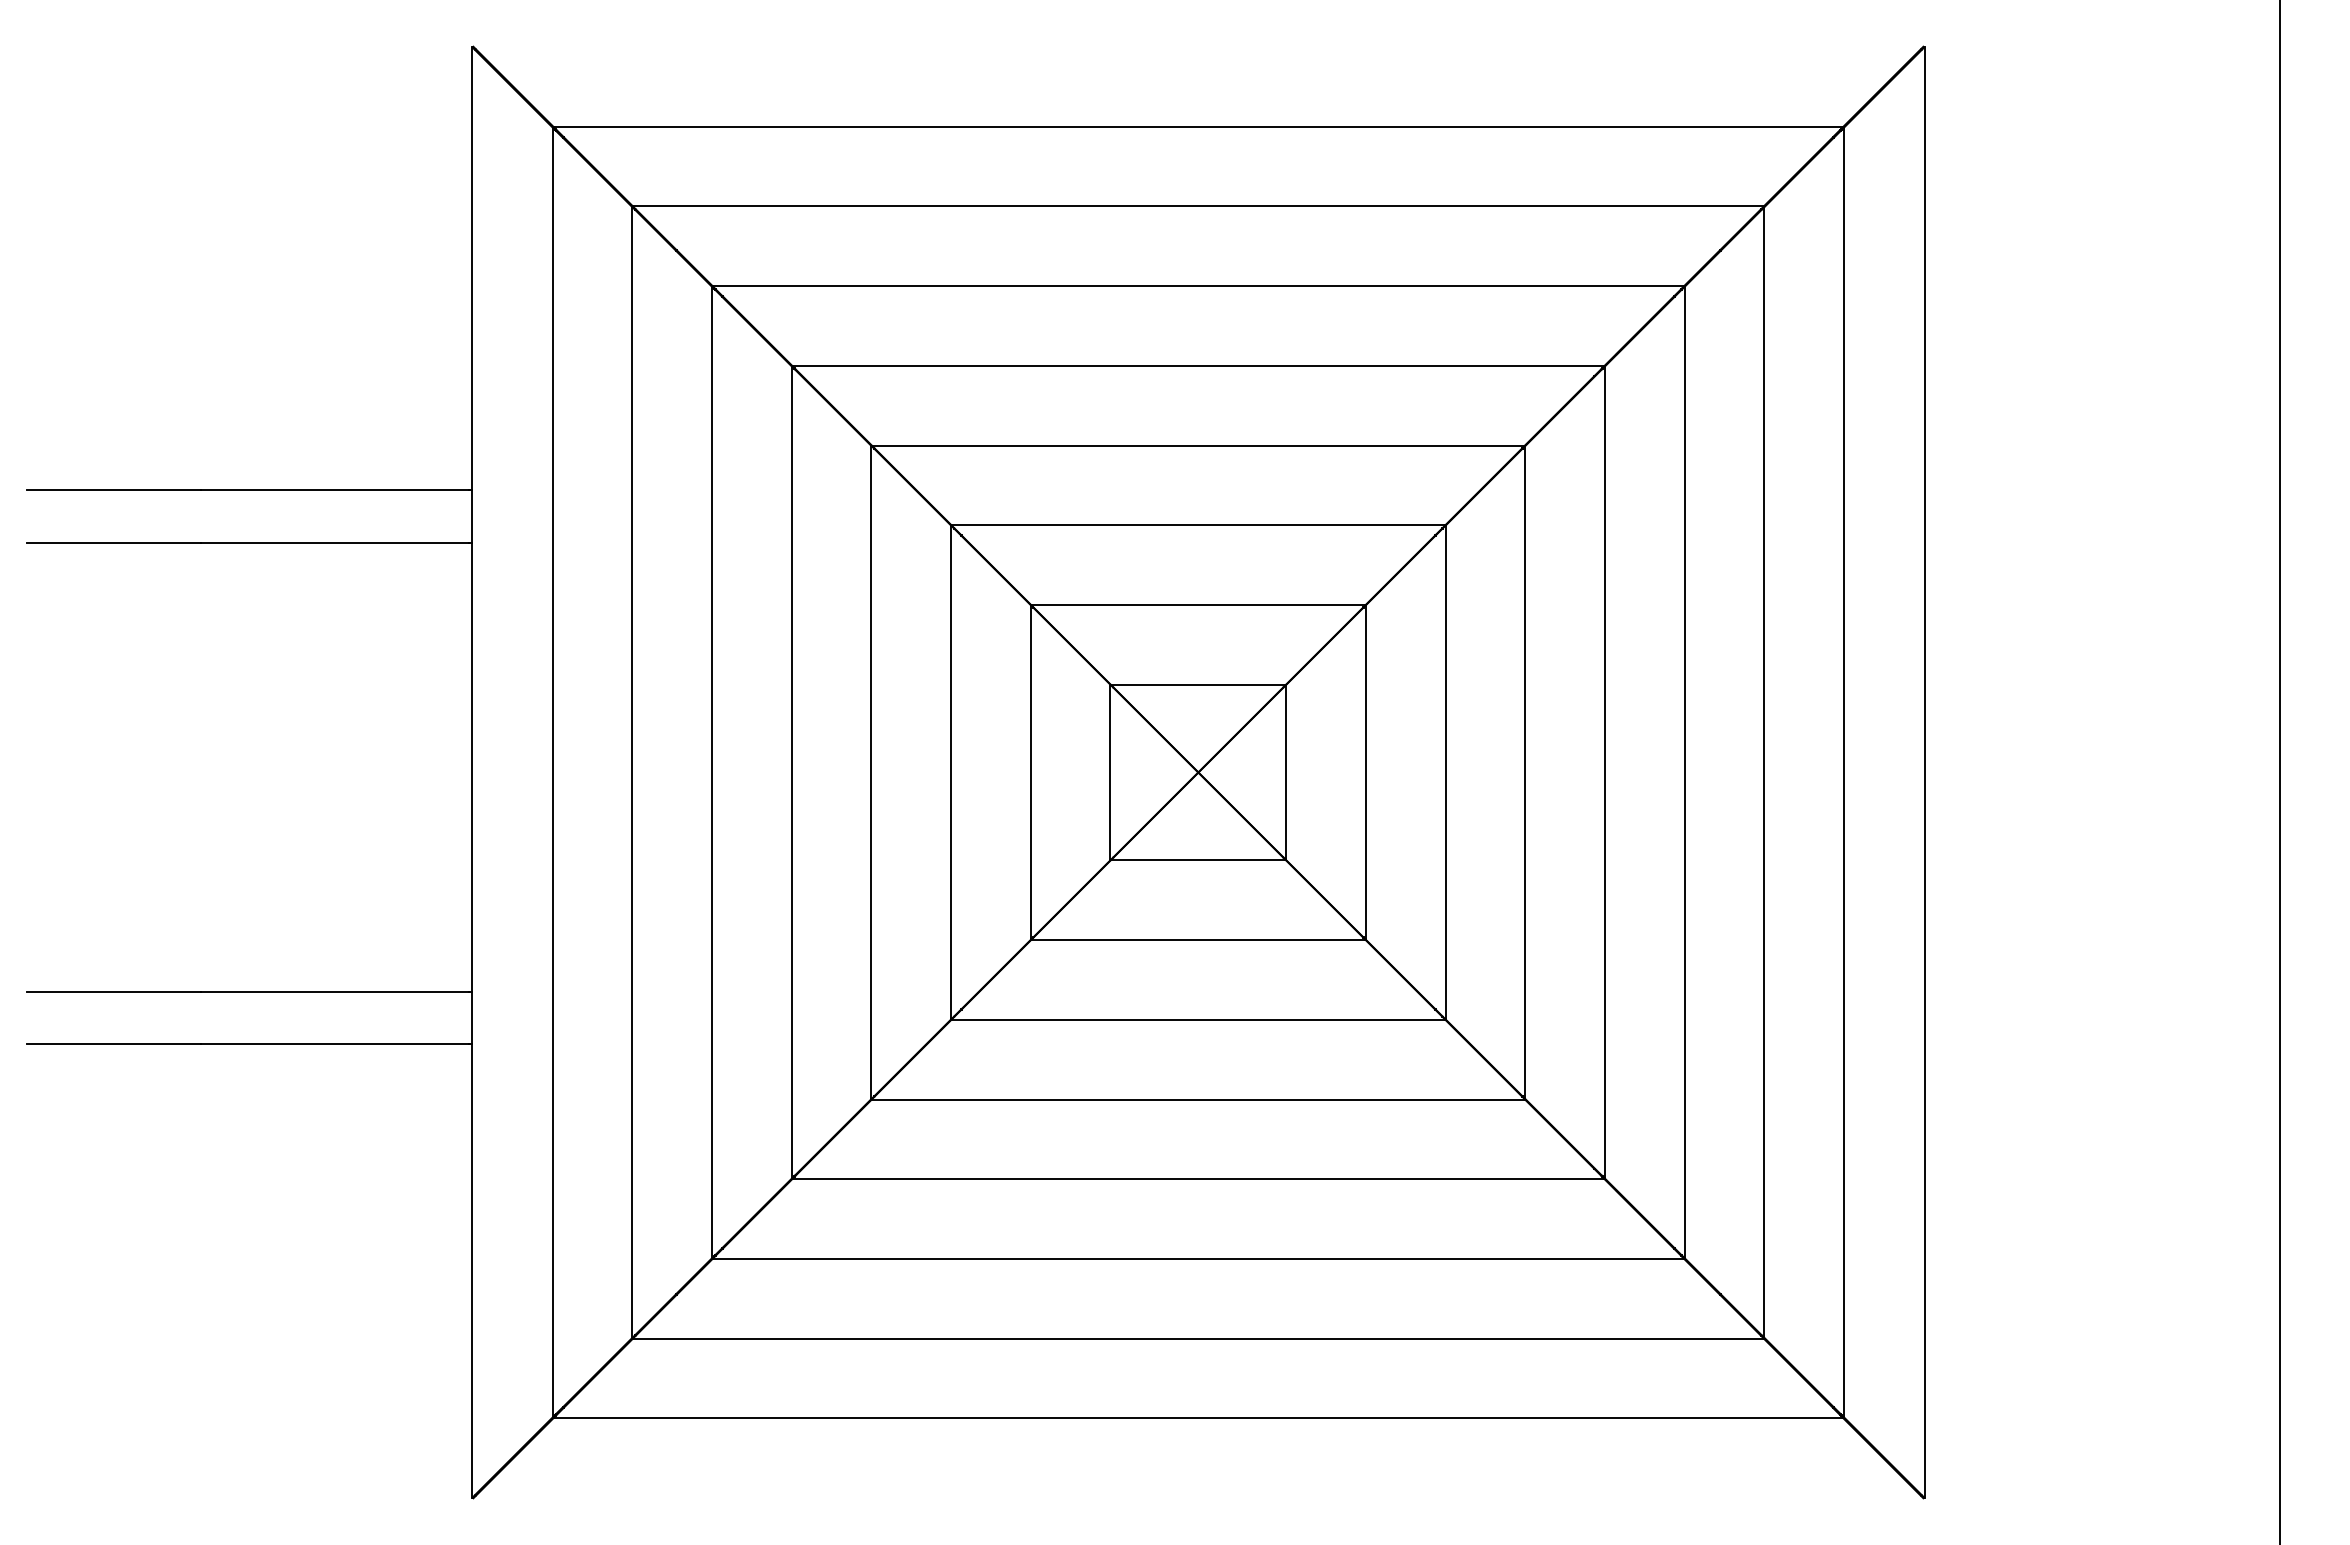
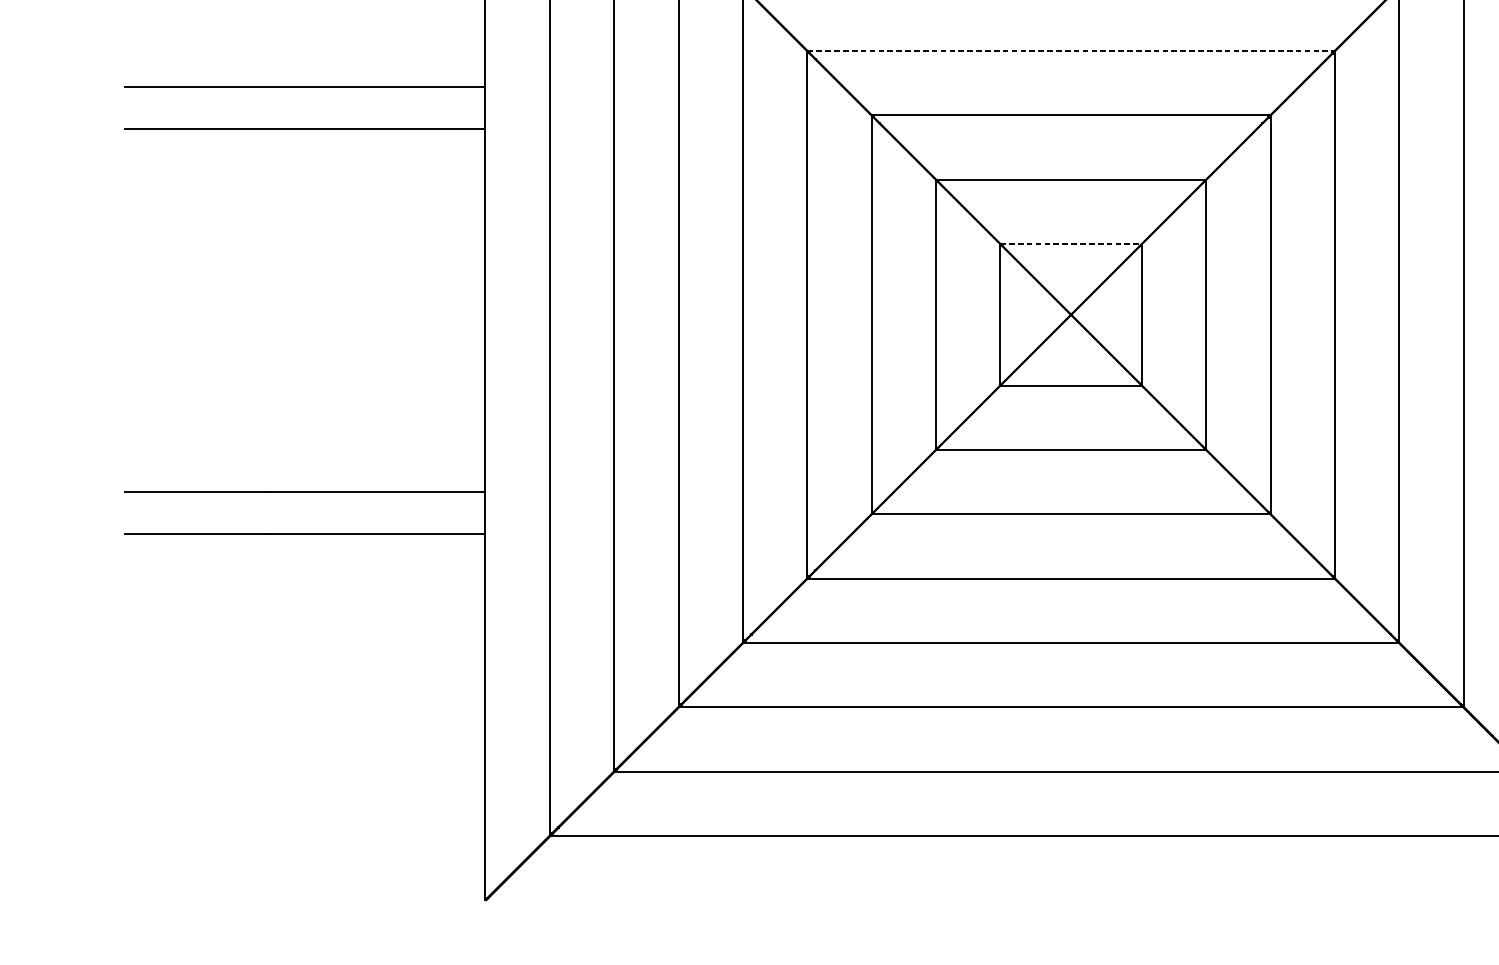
line: (1198, 445) -> (1071, 50), solid -> dashed
line: (1198, 684) -> (1071, 243), solid -> dashed

